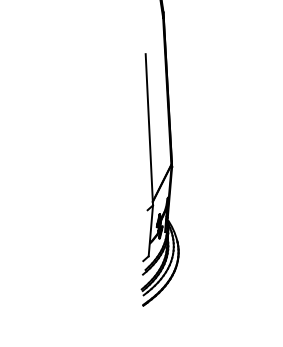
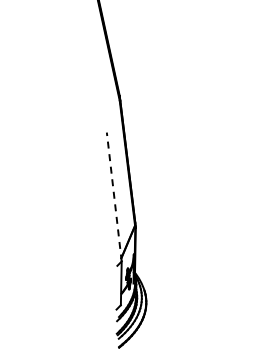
line: (149, 130) -> (114, 197), solid -> dashed

